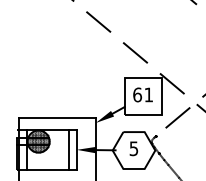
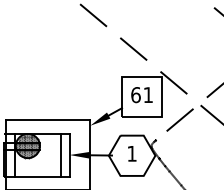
text: (133, 148) -> (131, 153), 5 -> 1

